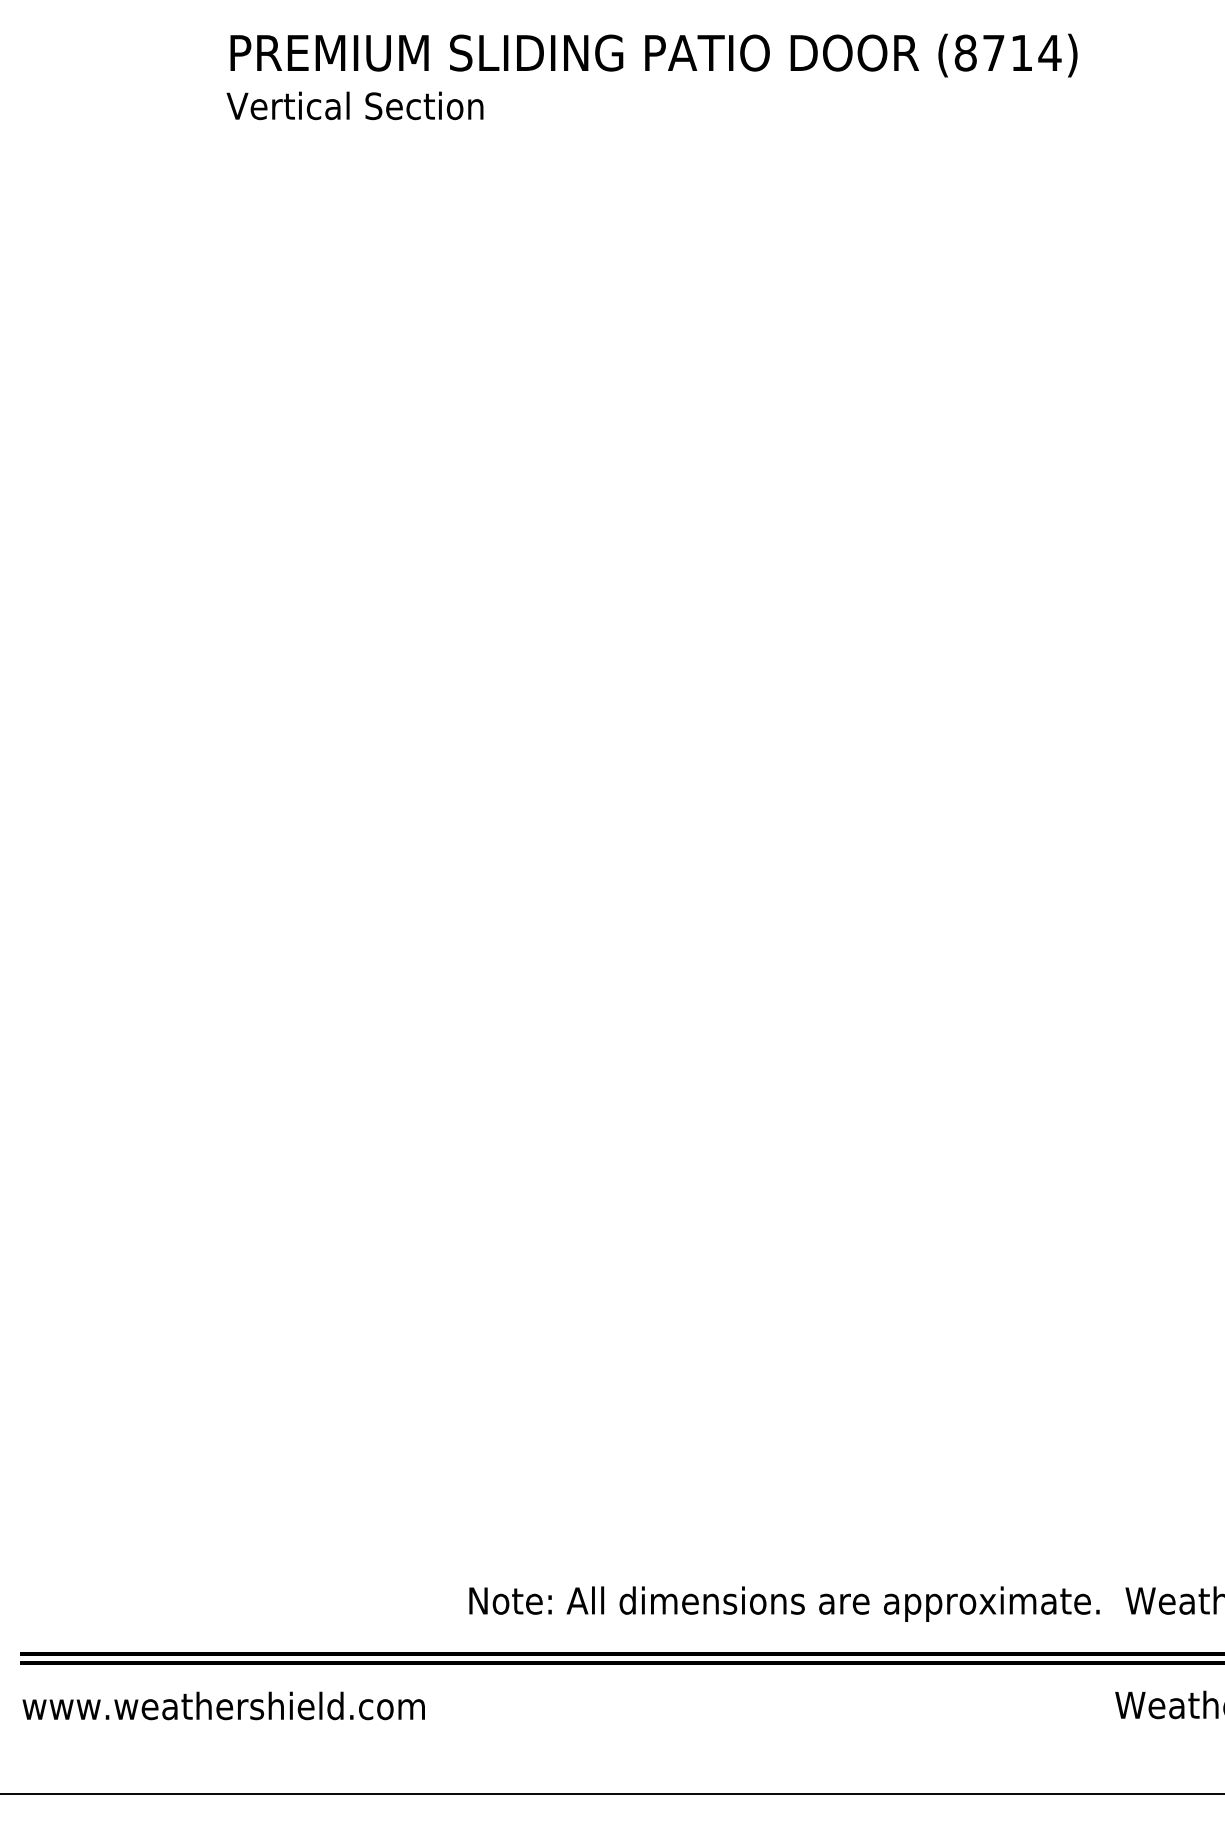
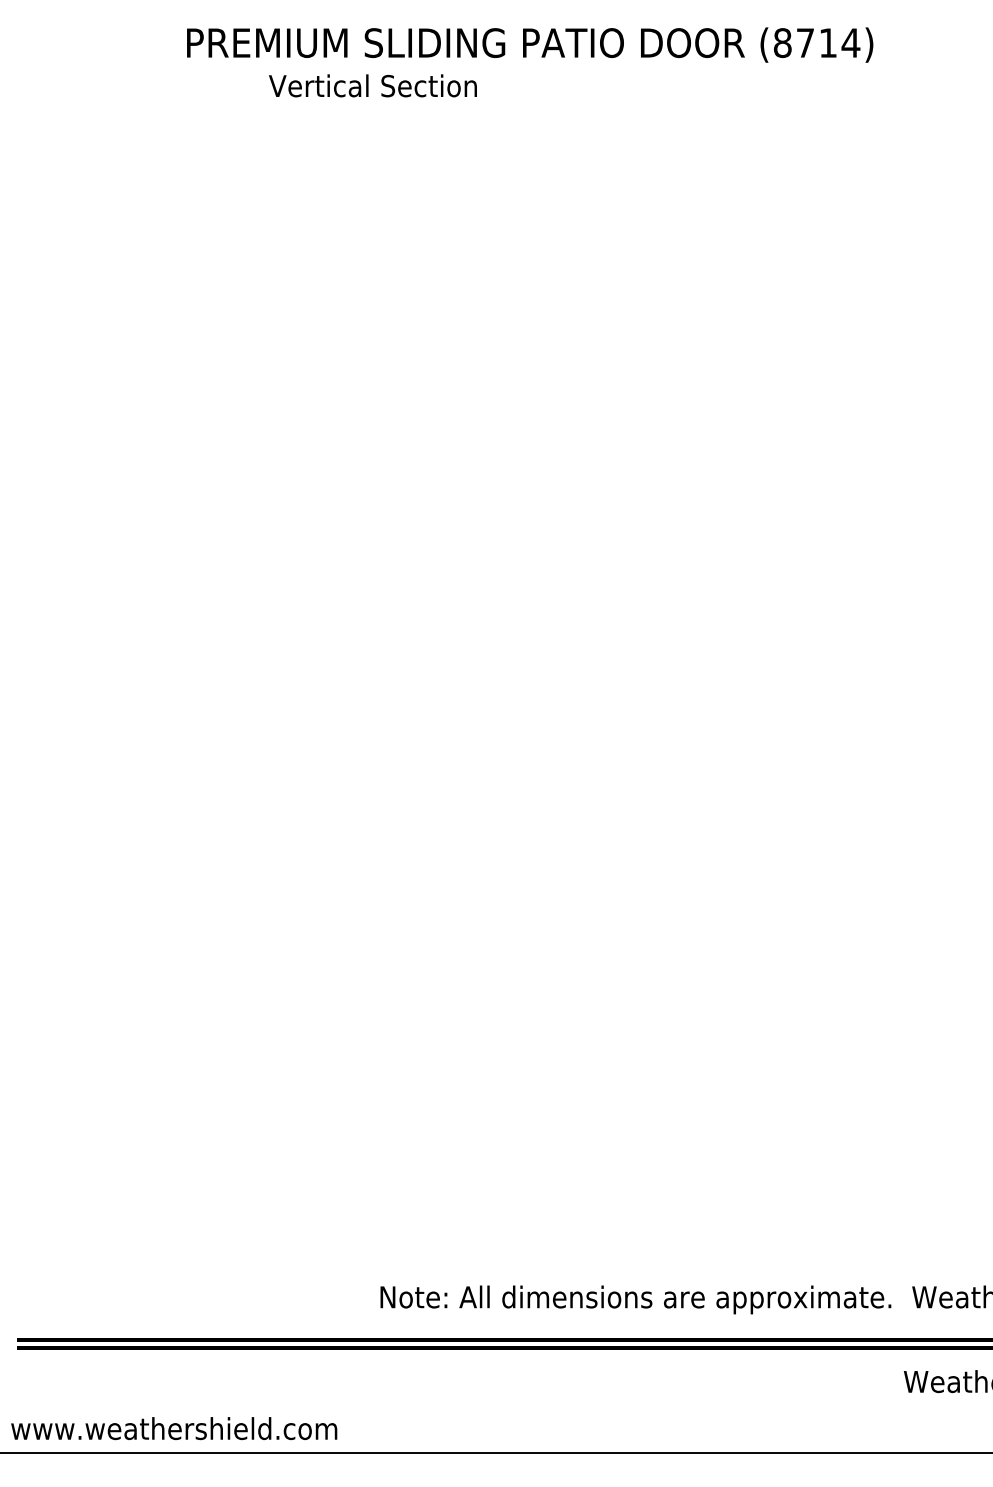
text: (354, 105) -> (372, 85), moved
text: (223, 1705) -> (174, 1428), moved

